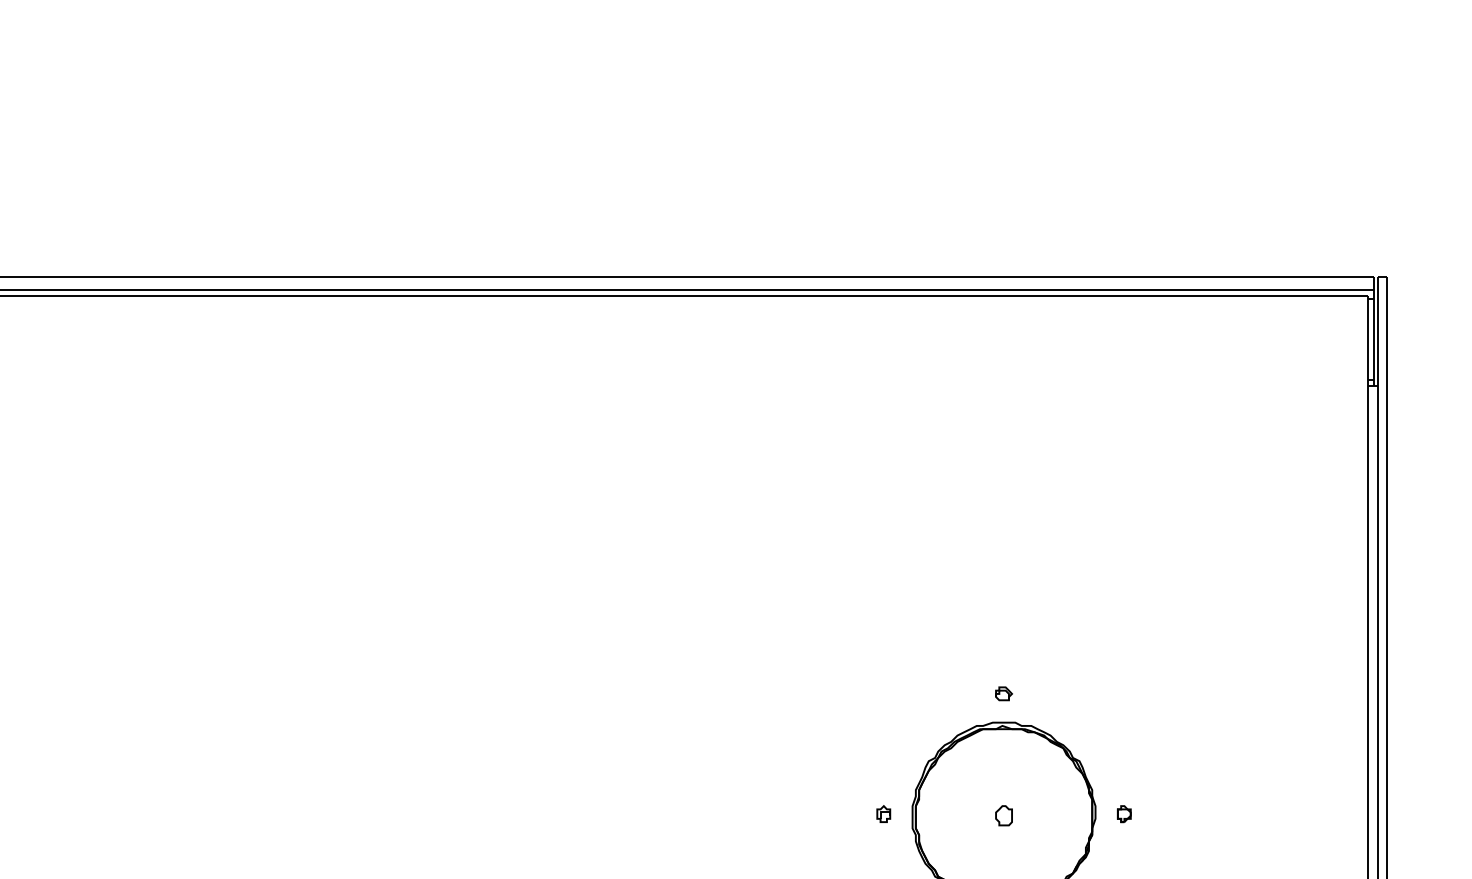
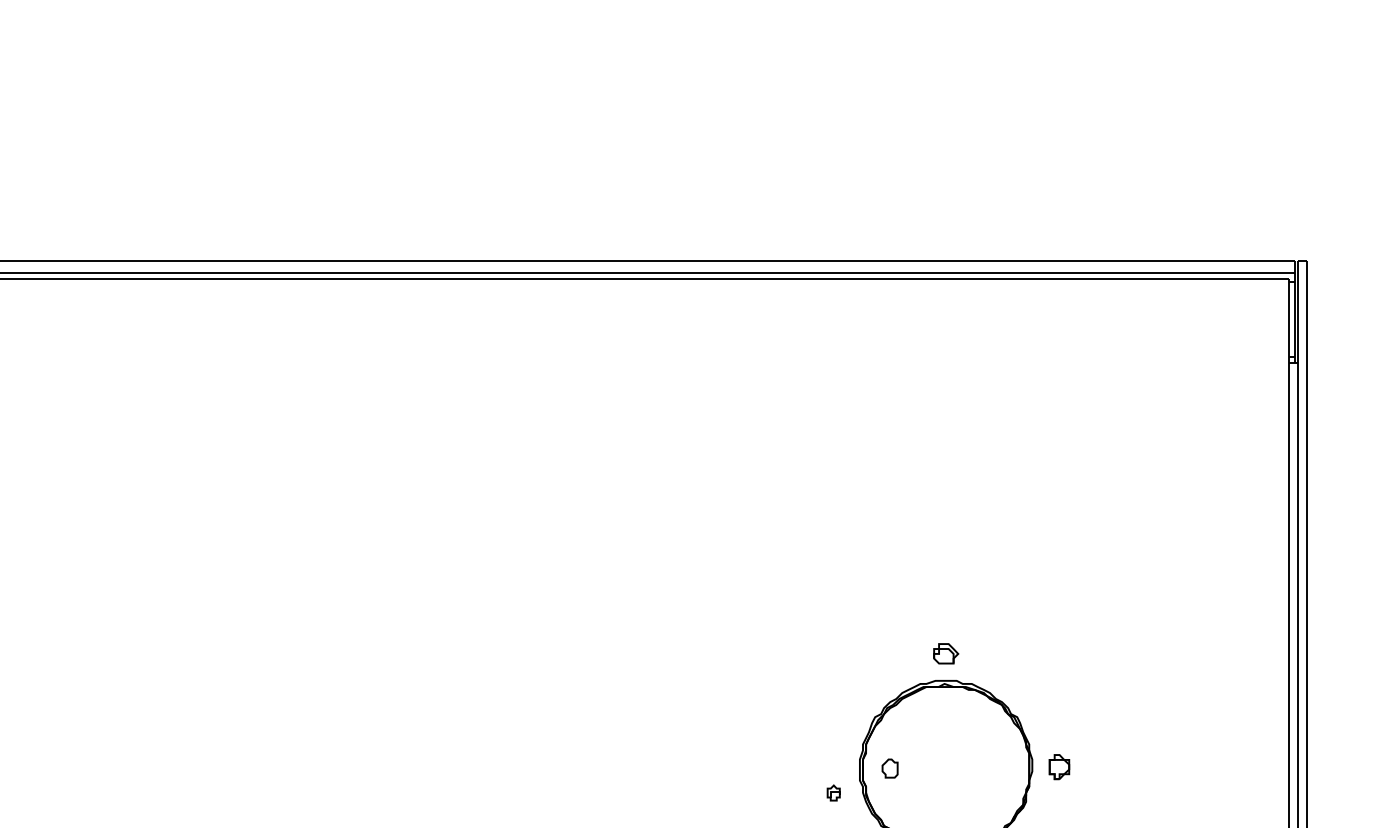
part: (1003, 693) -> (945, 653), size x1.6
part: (883, 813) -> (833, 792), moved
part: (1124, 813) -> (1059, 766), size x1.6
part: (1003, 815) -> (889, 768), moved

